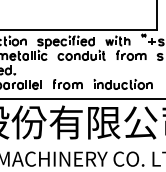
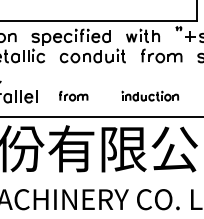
part: (67, 84) -> (73, 96), size x0.7
part: (122, 84) -> (149, 96), size x0.7

